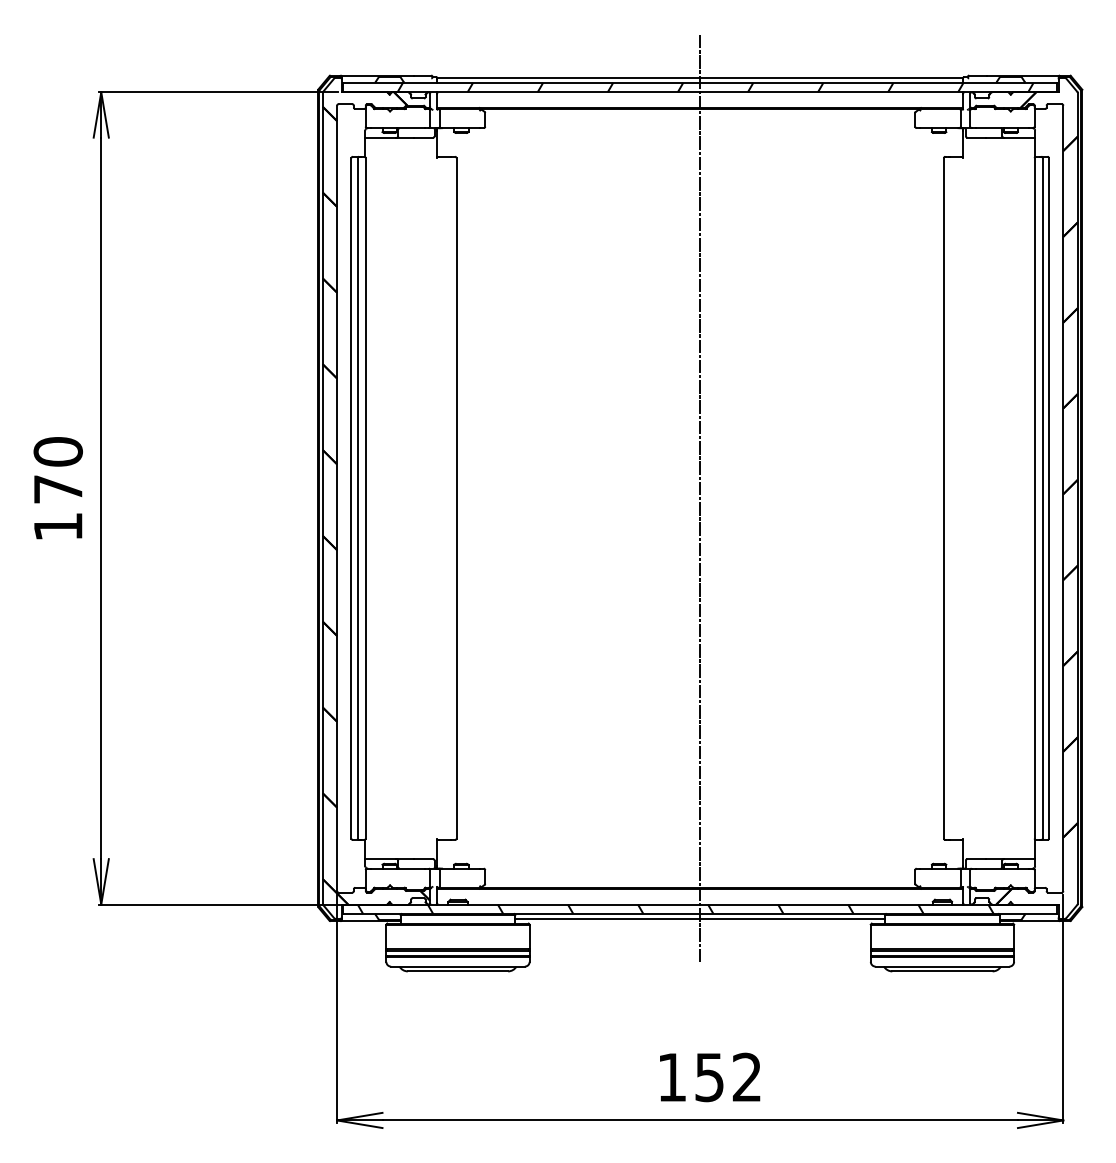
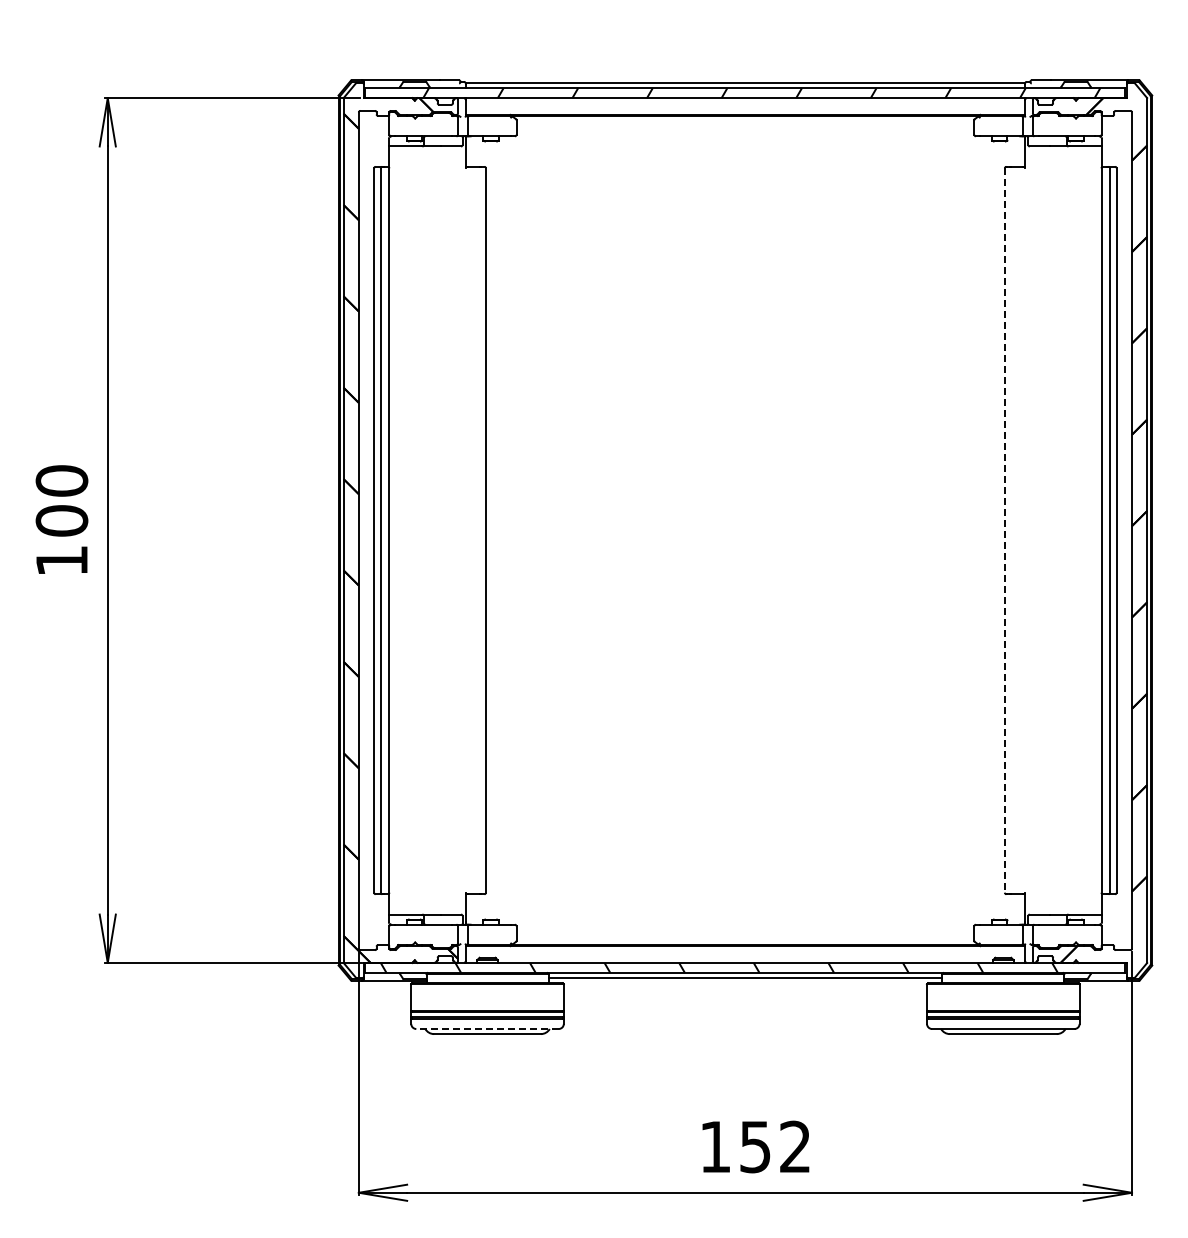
text: (57, 488) -> (61, 520), 170 -> 100
line: (700, 498) -> (745, 530), removed
line: (943, 499) -> (1004, 531), solid -> dashed
line: (457, 967) -> (487, 1029), solid -> dashed

